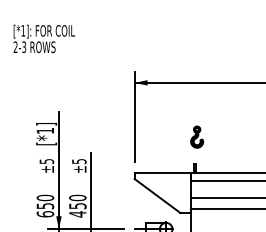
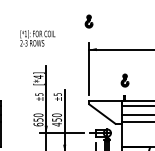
part: (133, 33) -> (88, 21), added
text: (43, 38) -> (37, 38), moved
text: (45, 129) -> (38, 76), [*1] -> [*4]

